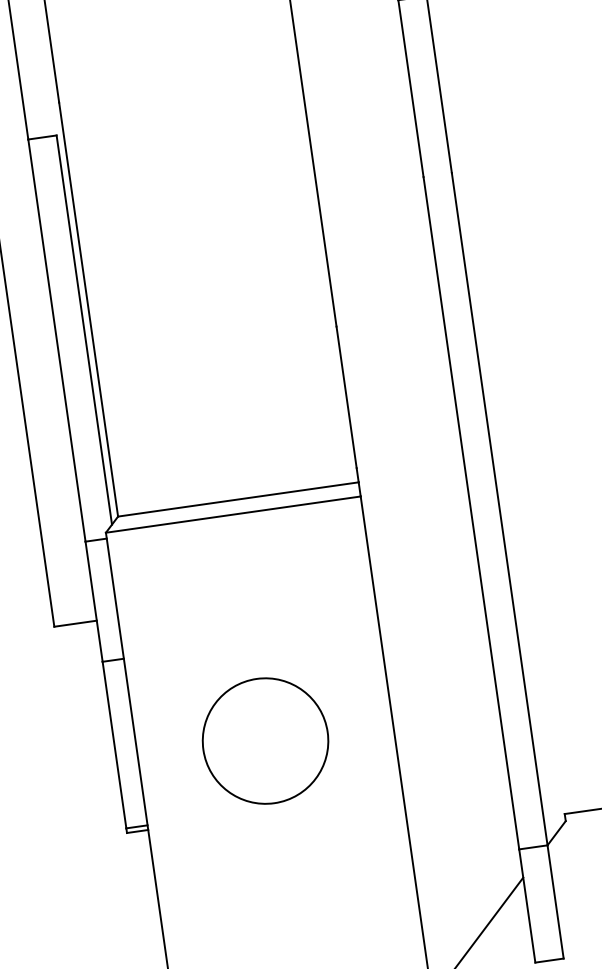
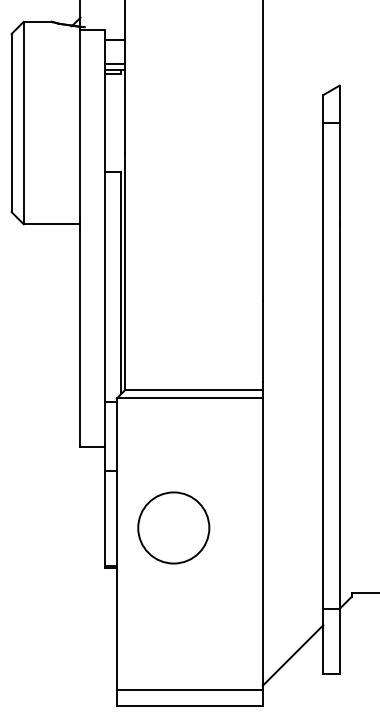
circle: (264, 740) -> (173, 527), moved

